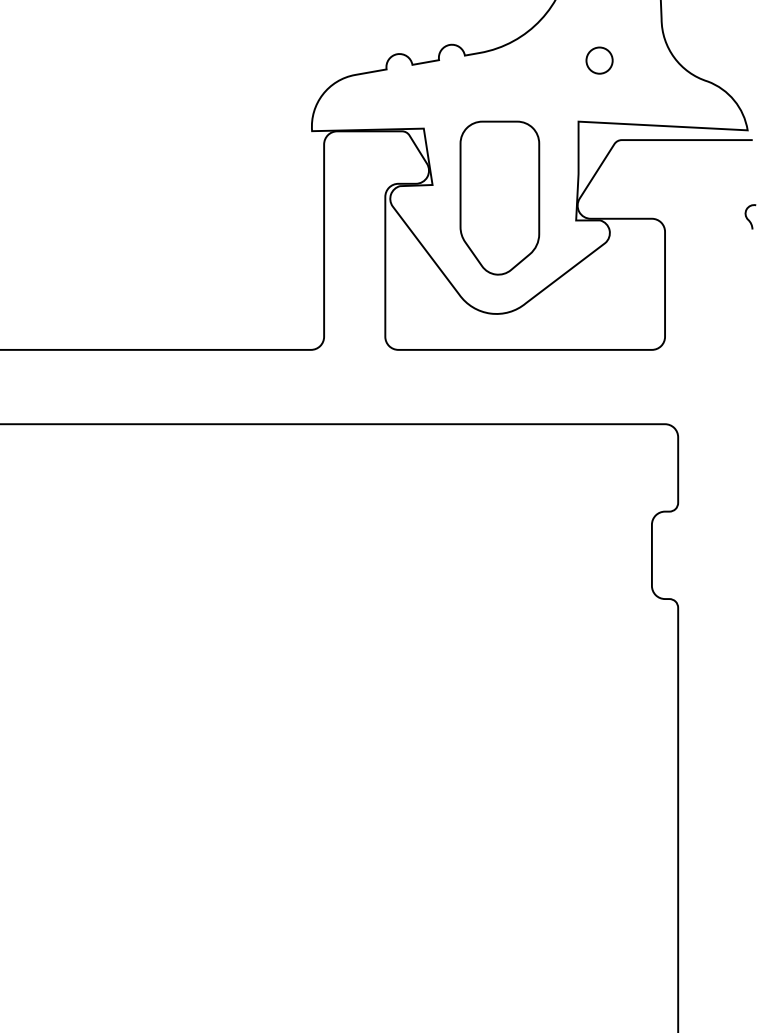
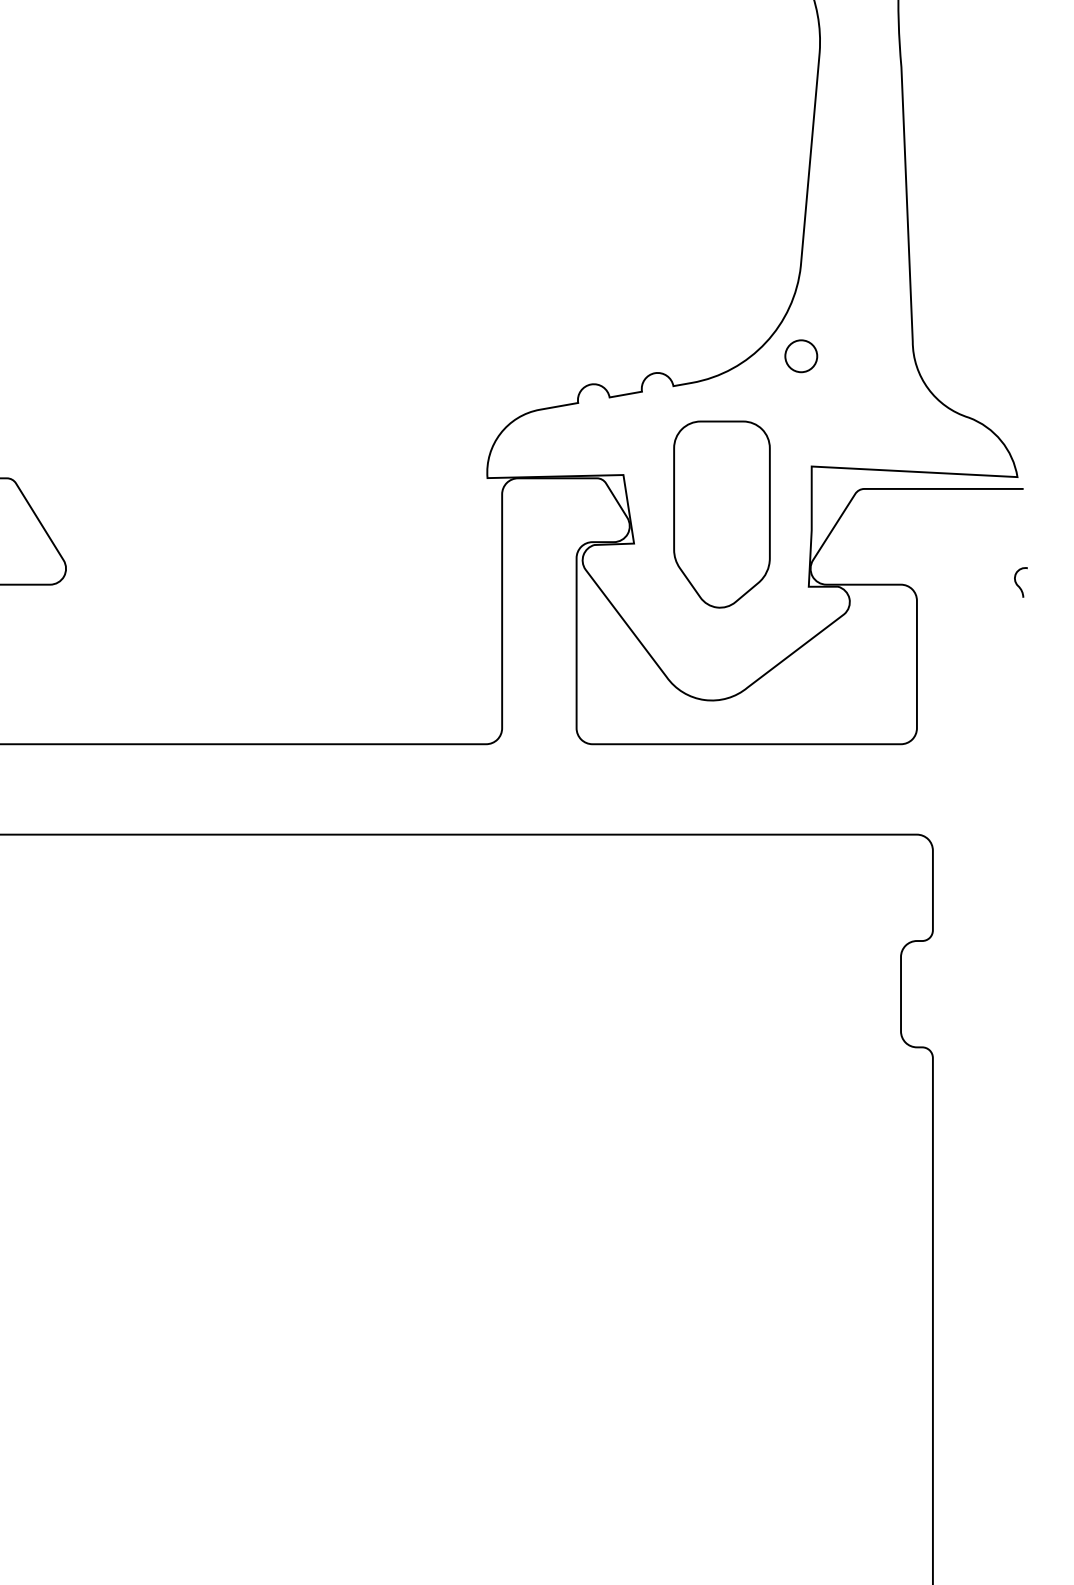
circle: (599, 60) -> (801, 356), moved
part: (499, 198) -> (721, 514), moved

